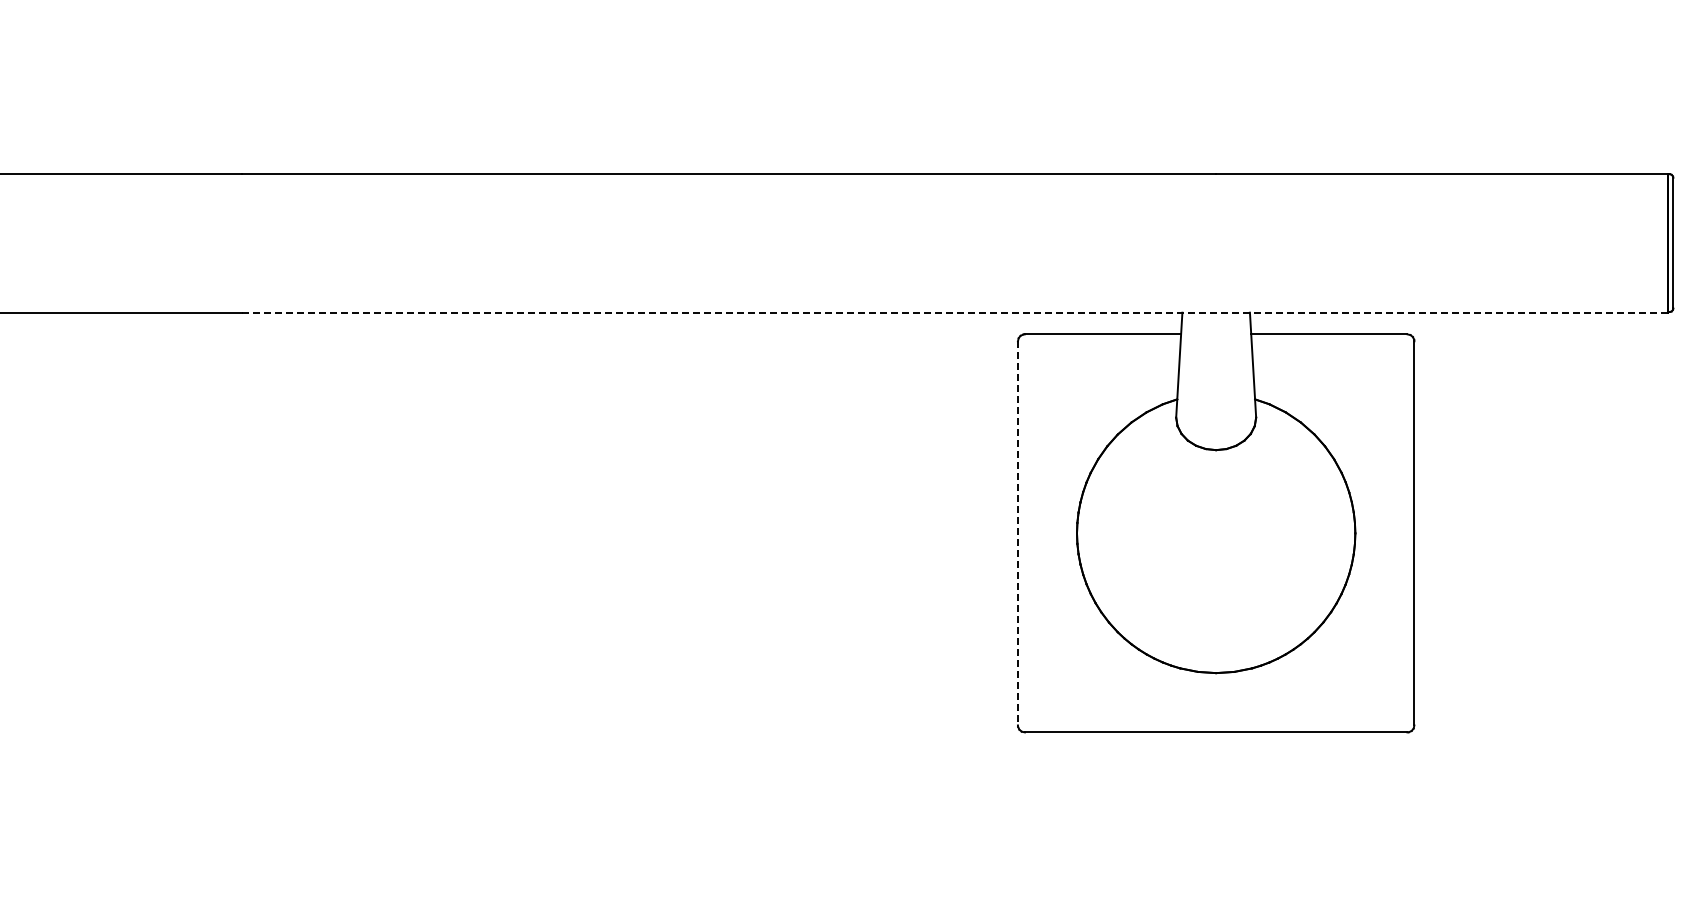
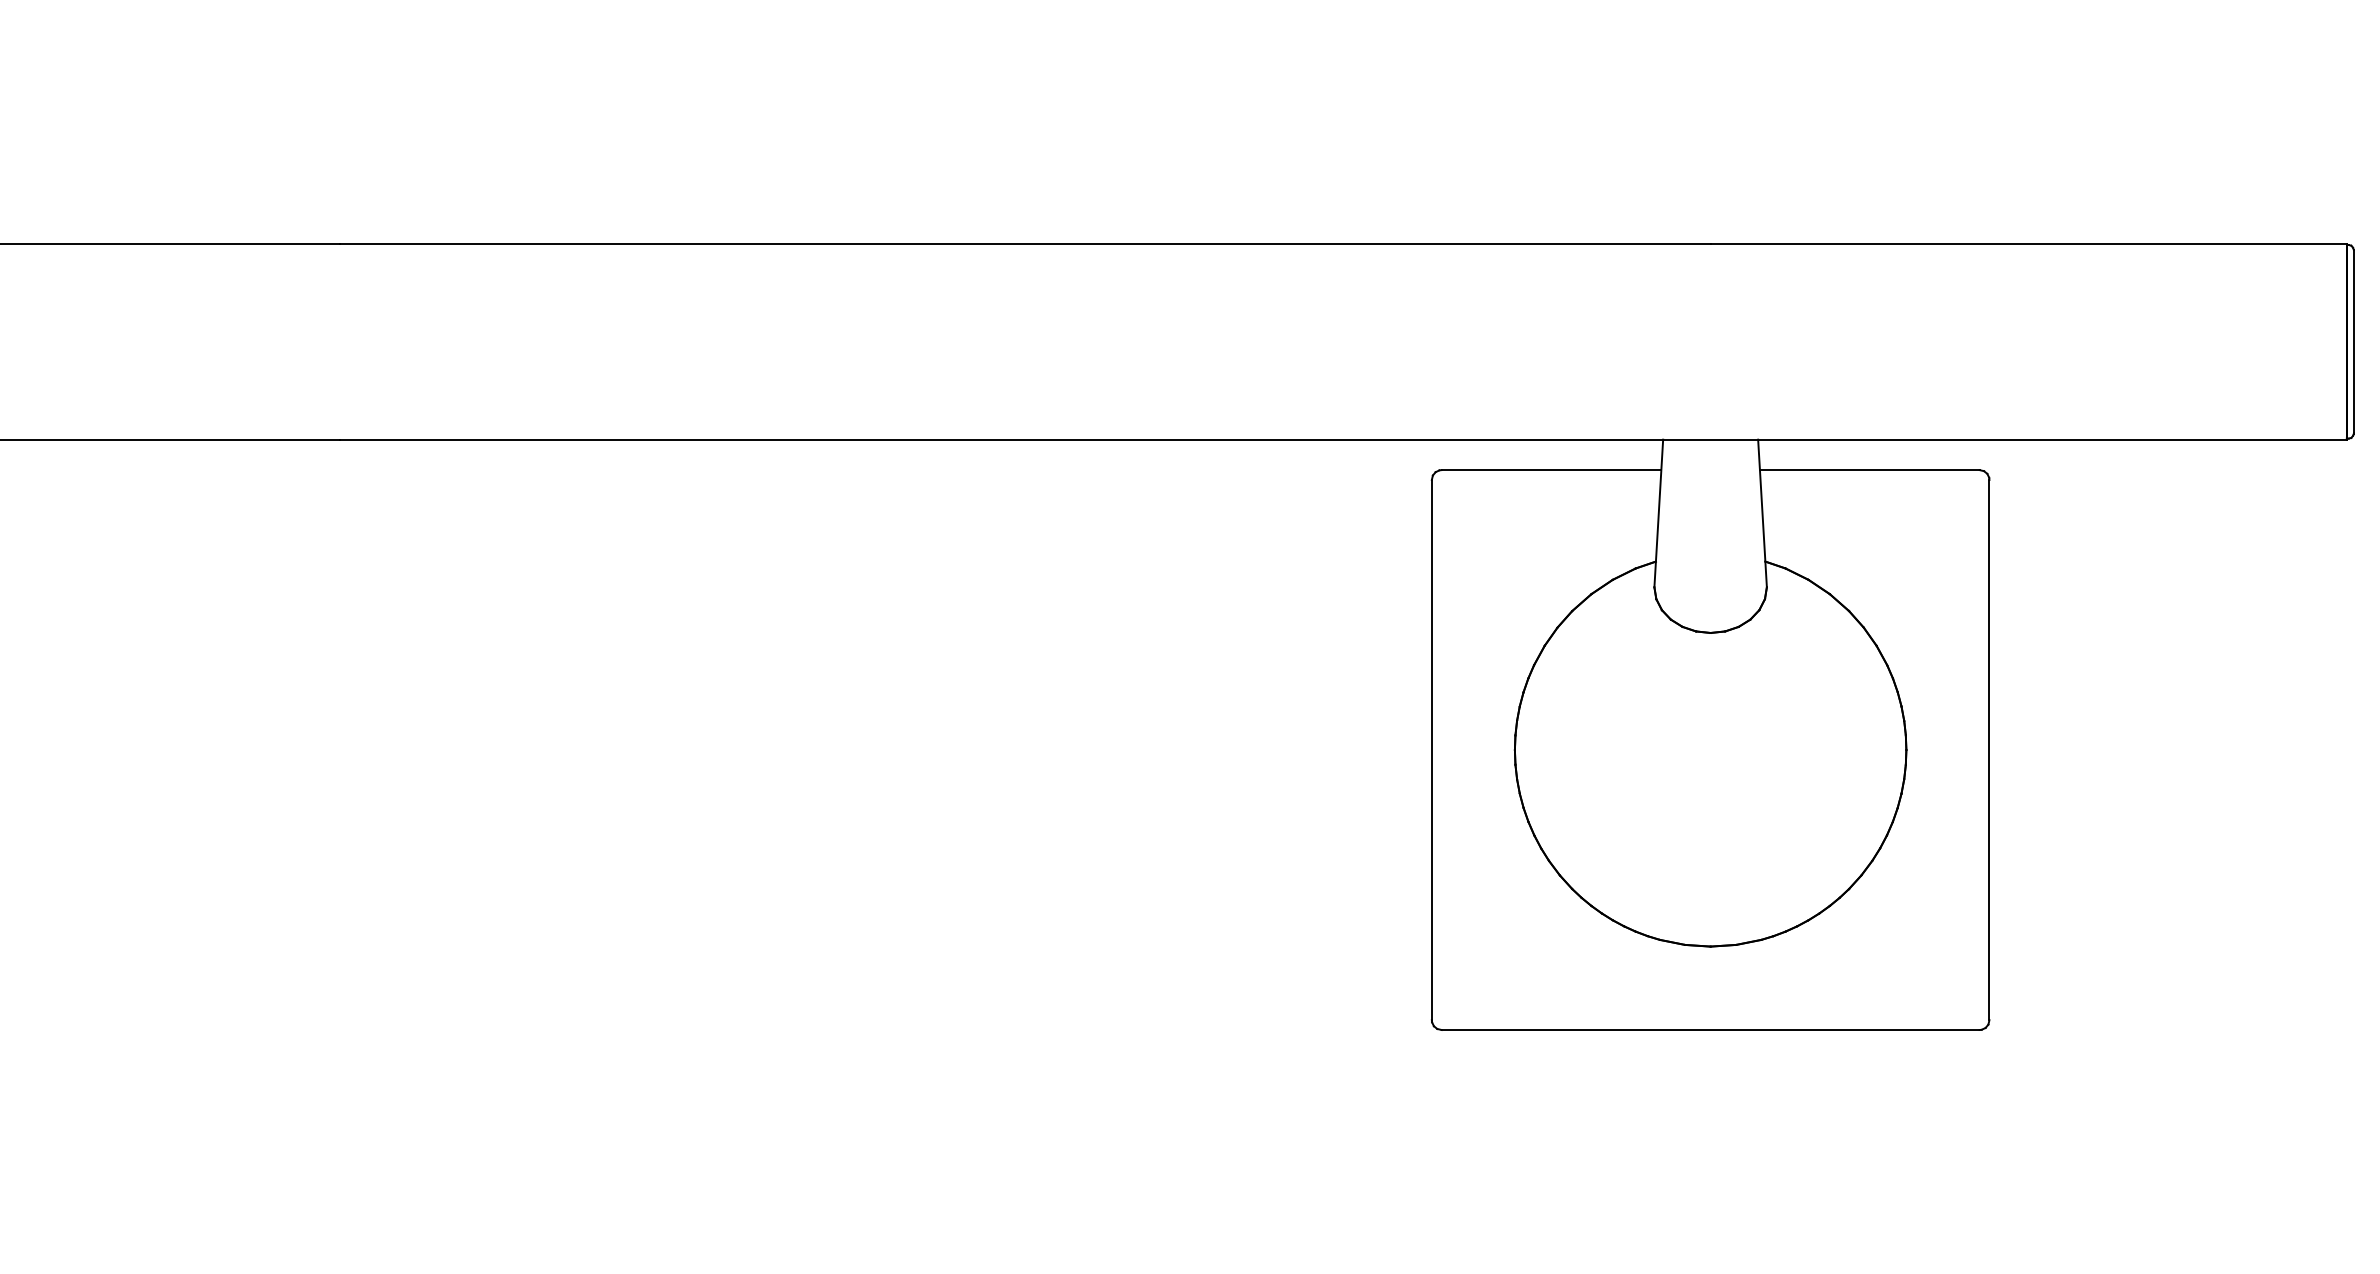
line: (954, 312) -> (1342, 439), dashed -> solid
line: (1017, 533) -> (1431, 750), dashed -> solid

